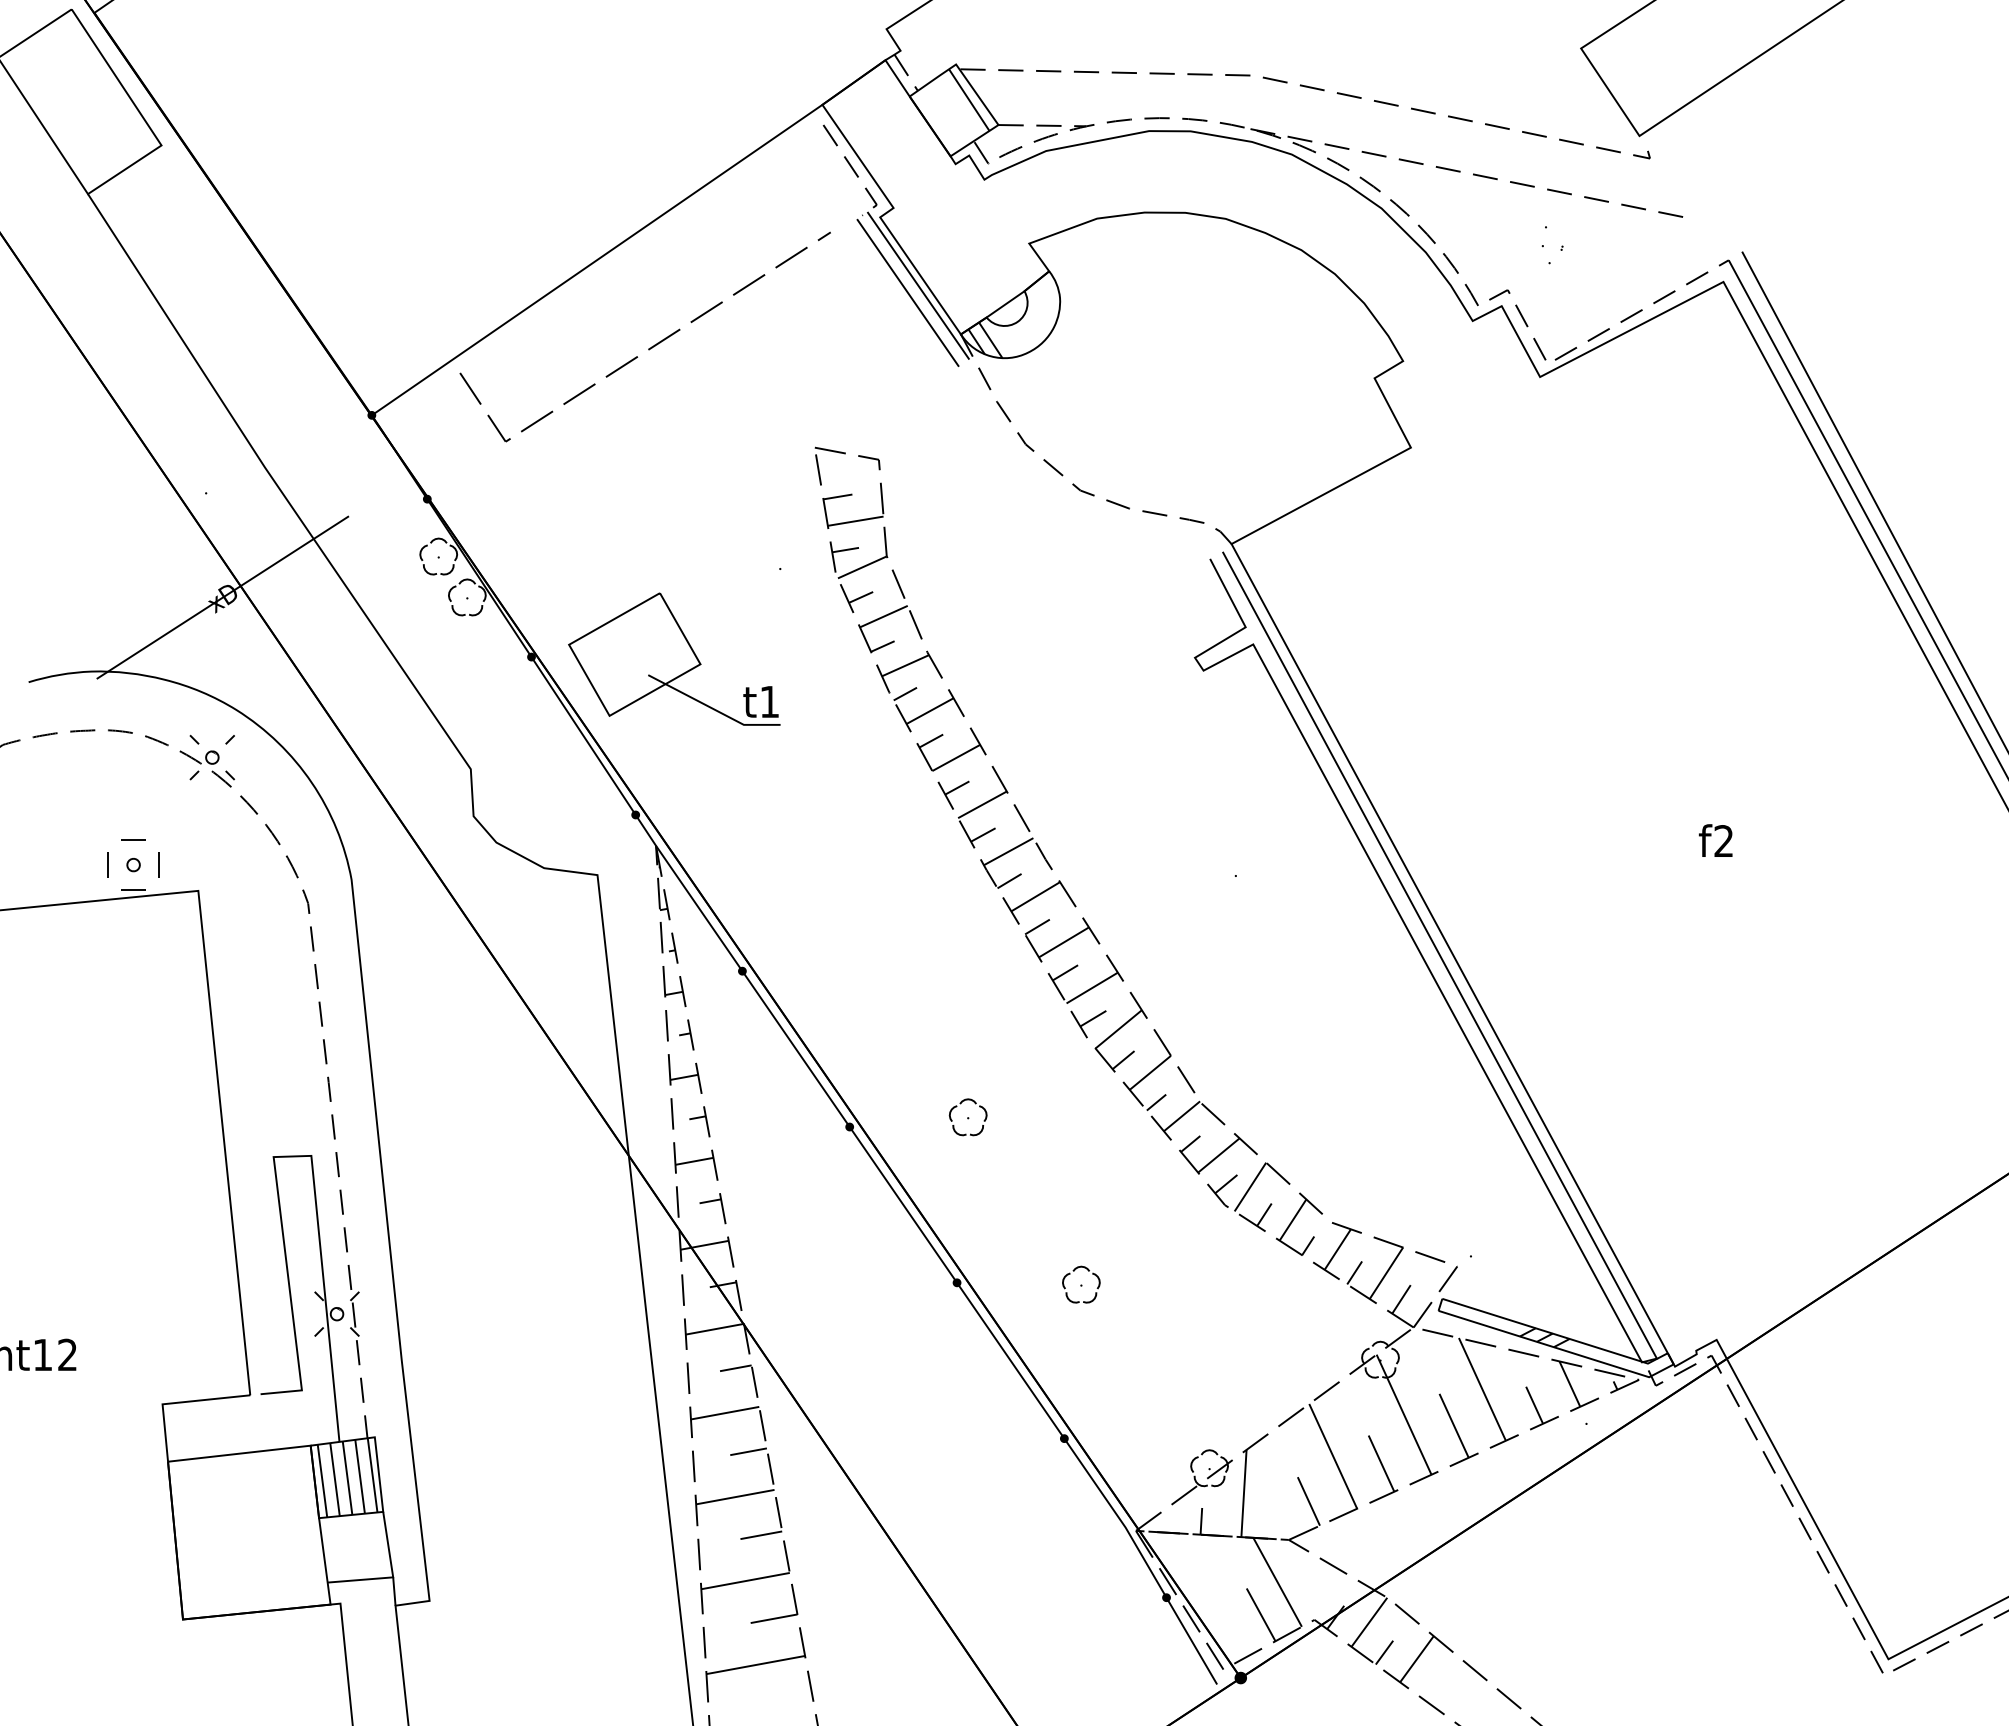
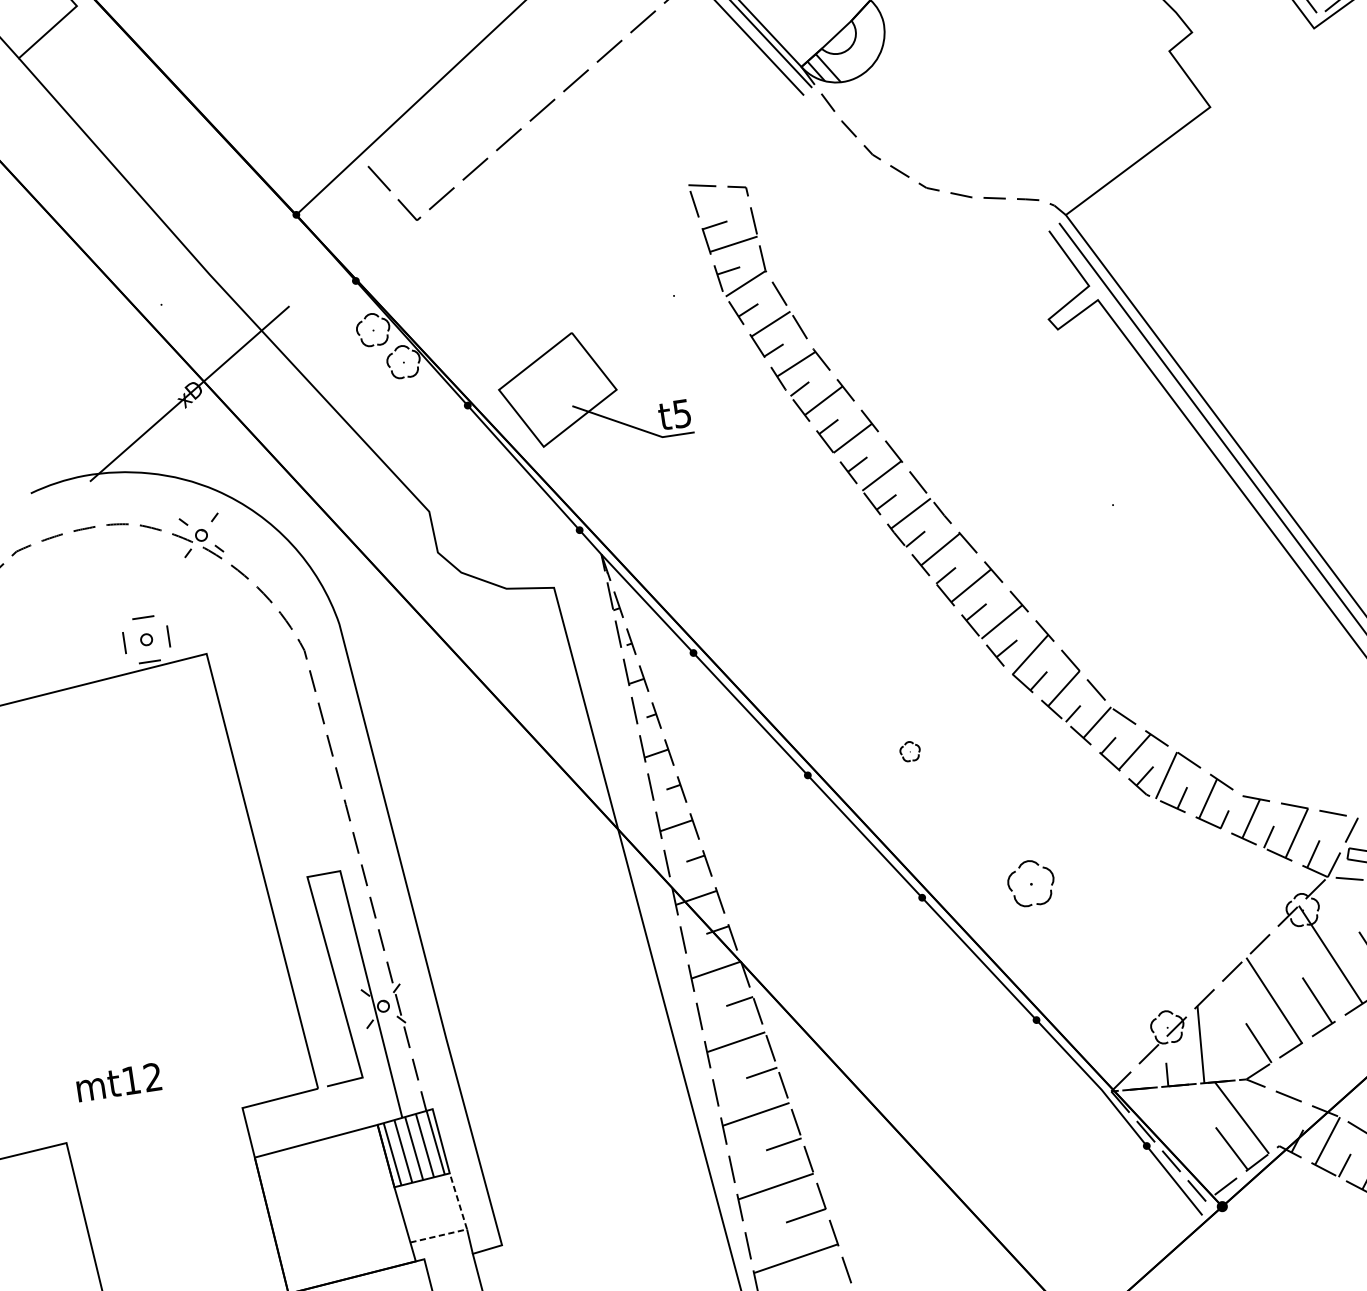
text: (769, 702) -> (682, 414), t1 -> t5
part: (967, 1117) -> (909, 751), size x0.6
part: (1081, 1284) -> (1031, 882), size x1.4
line: (393, 1577) -> (467, 1229), solid -> dashed

